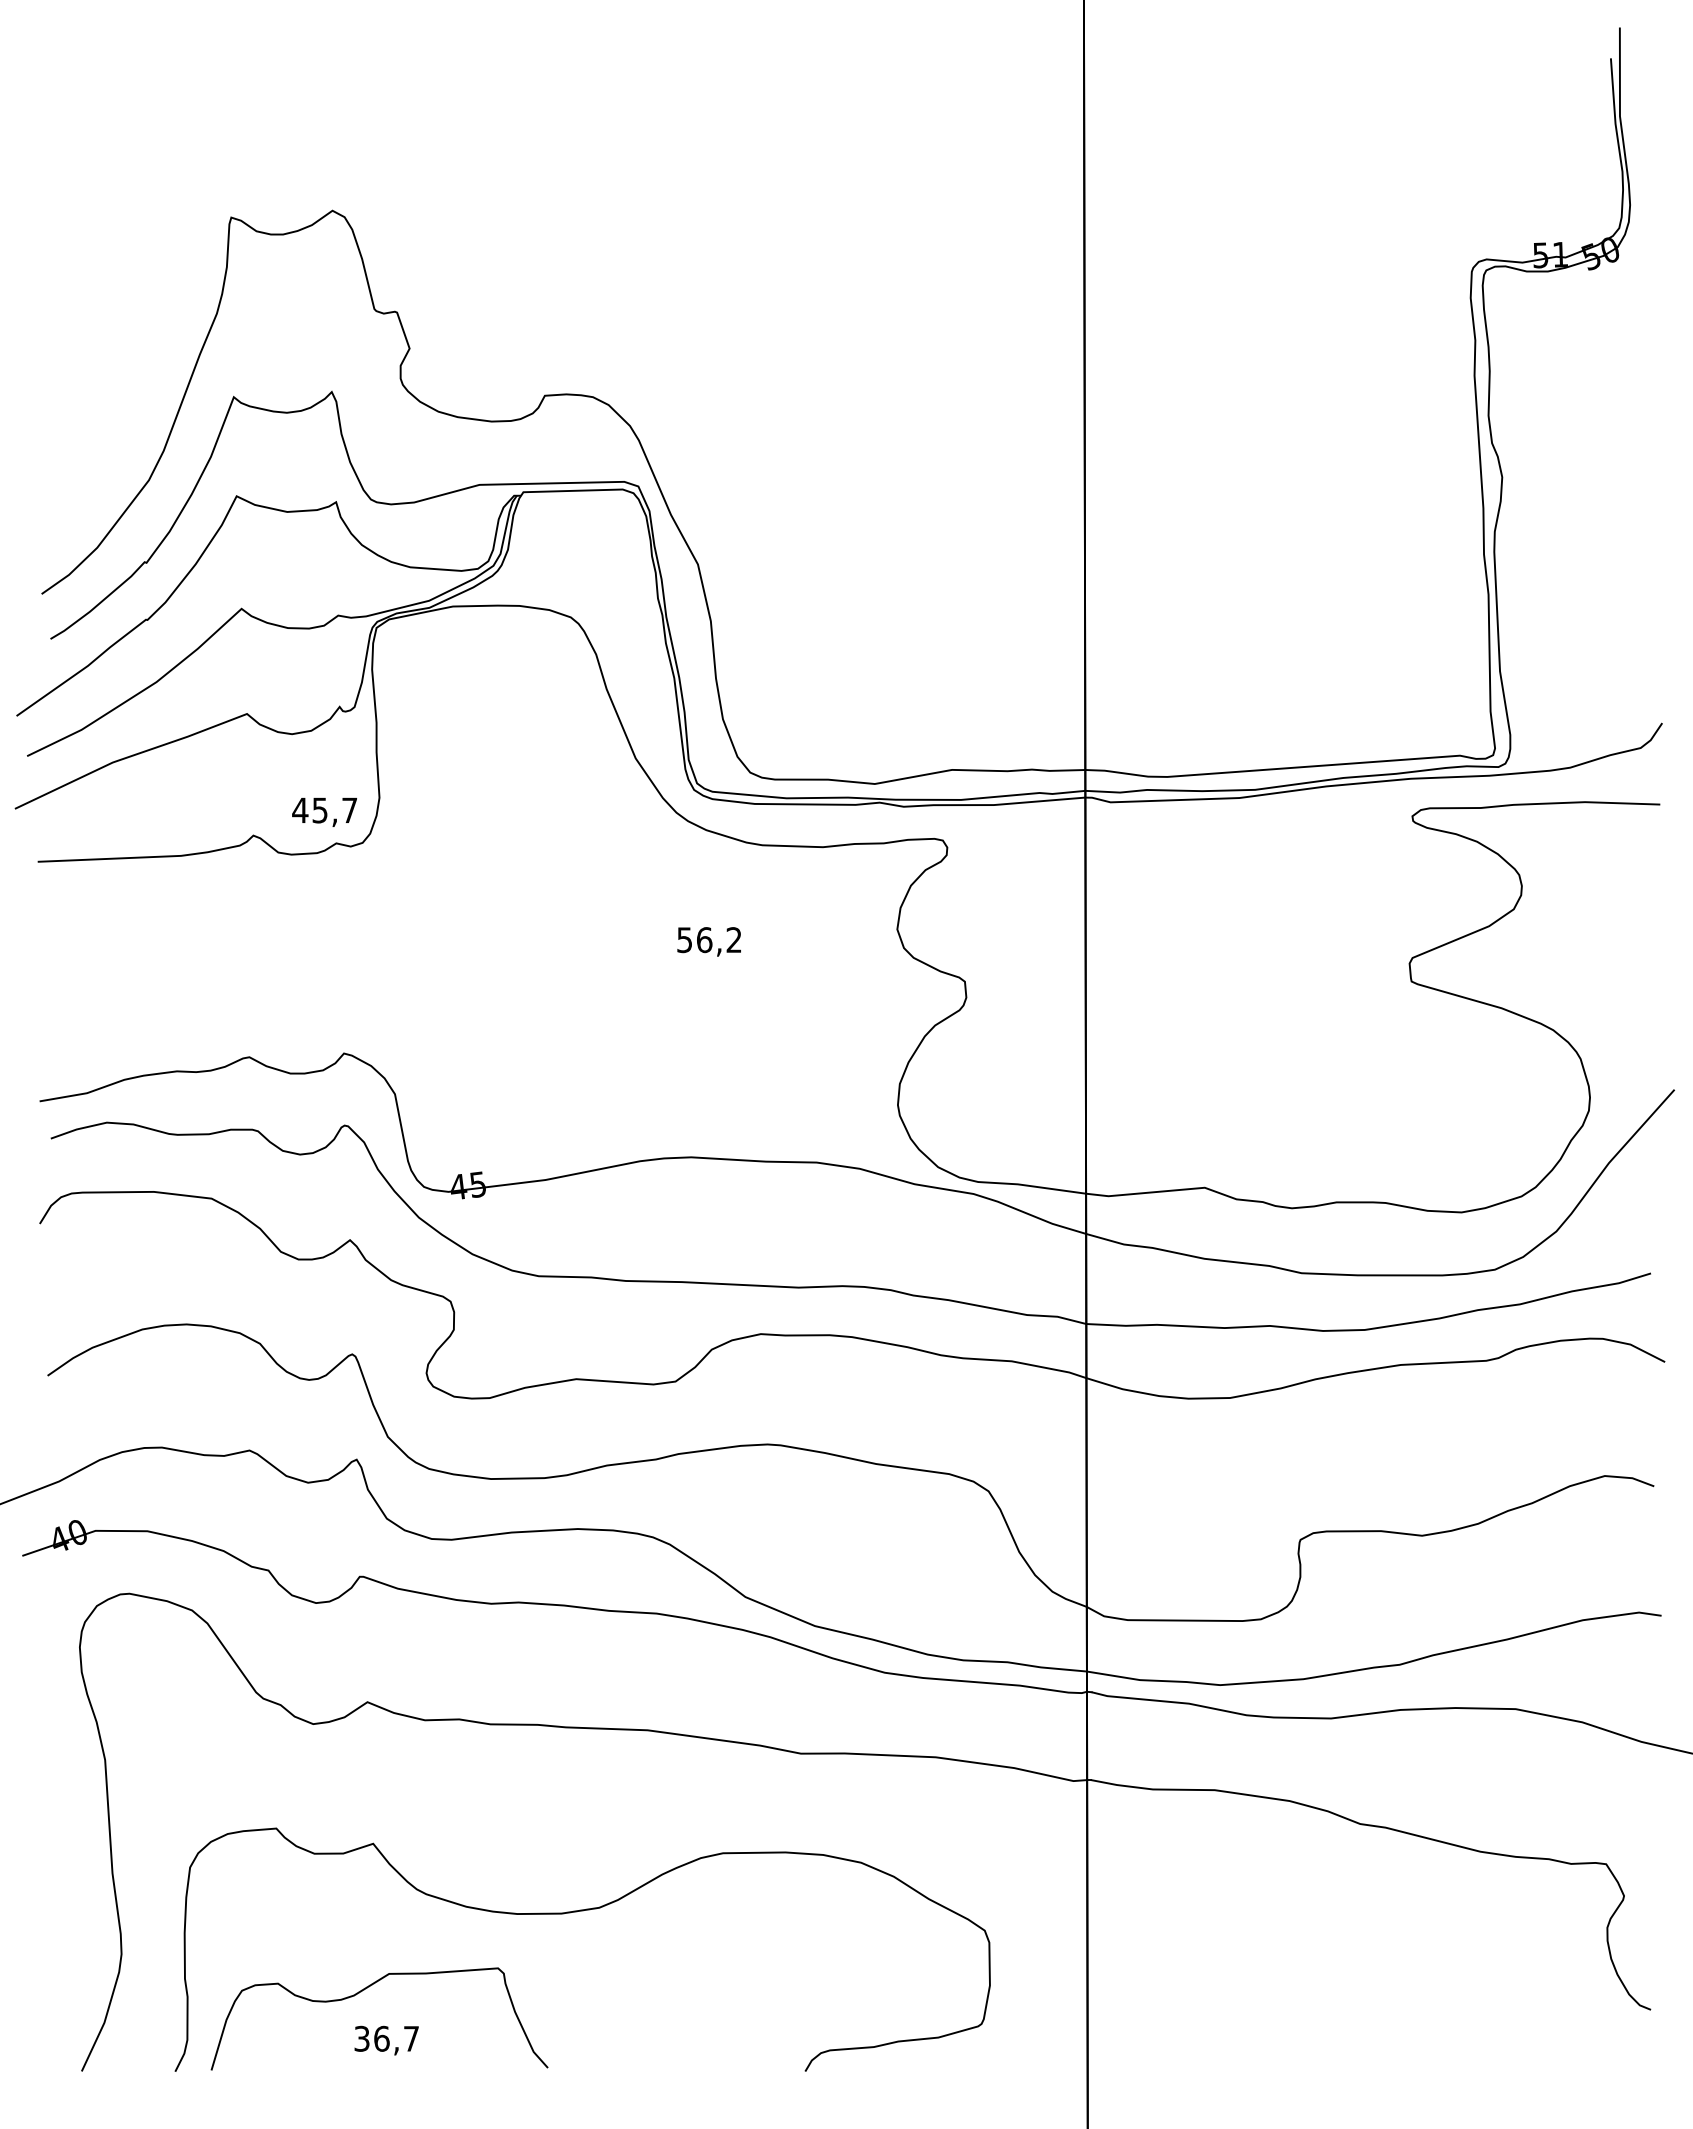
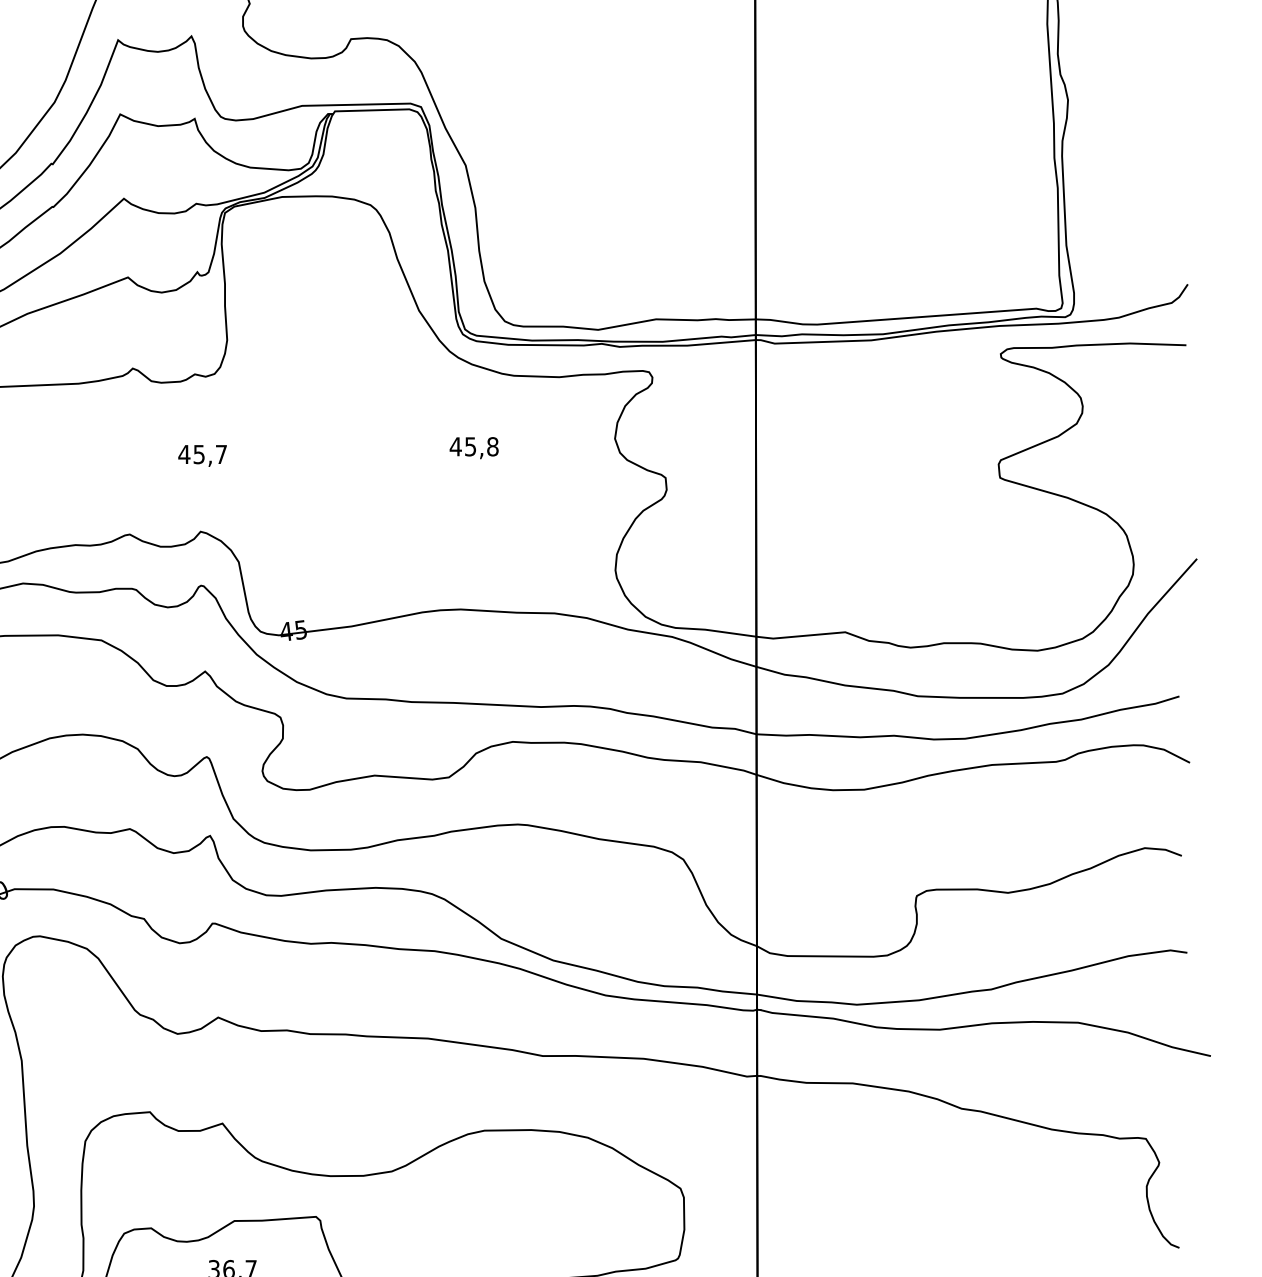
text: (324, 812) -> (202, 456), moved
text: (708, 940) -> (473, 447), 56,2 -> 45,8

